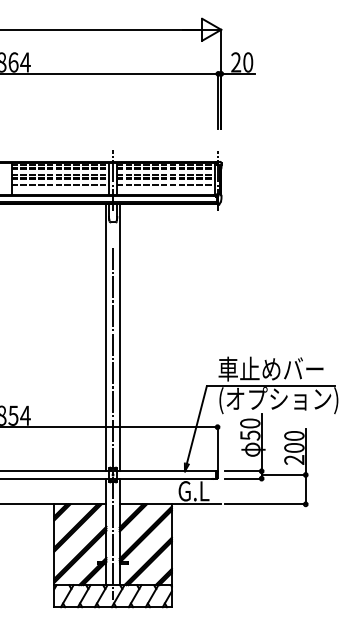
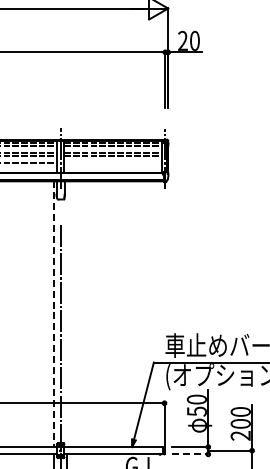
line: (165, 185) -> (112, 163), removed
line: (106, 337) -> (54, 314), solid -> dashed
line: (119, 337) -> (67, 314), removed
line: (243, 478) -> (190, 454), solid -> dashed

